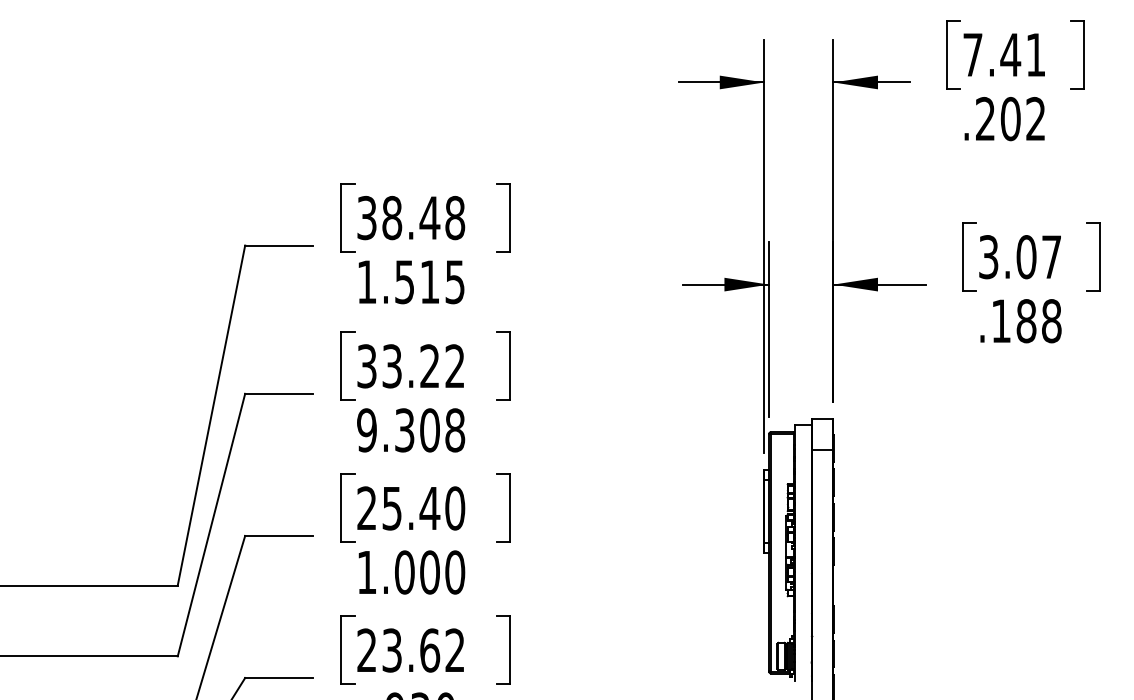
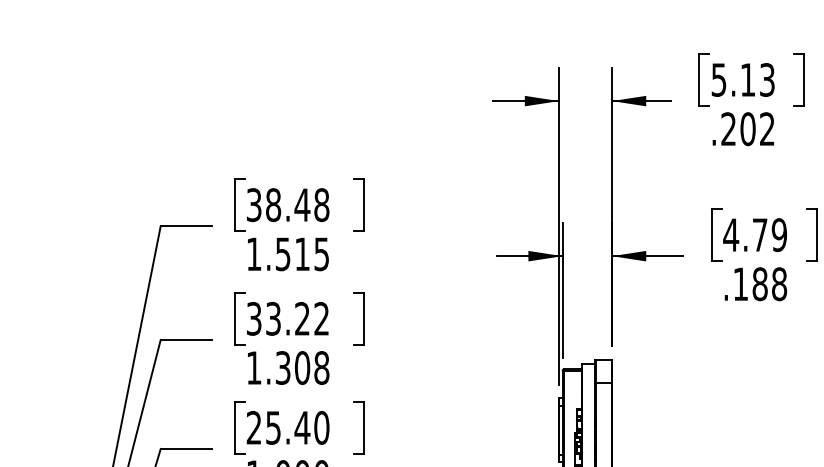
text: (1004, 54) -> (743, 79), 7.41 -> 5.13
text: (1019, 257) -> (754, 235), 3.07 -> 4.79
text: (366, 430) -> (253, 368), 9.308 -> 1.308

